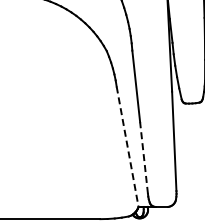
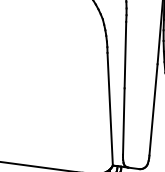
line: (127, 147) -> (109, 109), dashed -> solid
line: (143, 157) -> (123, 120), dashed -> solid

